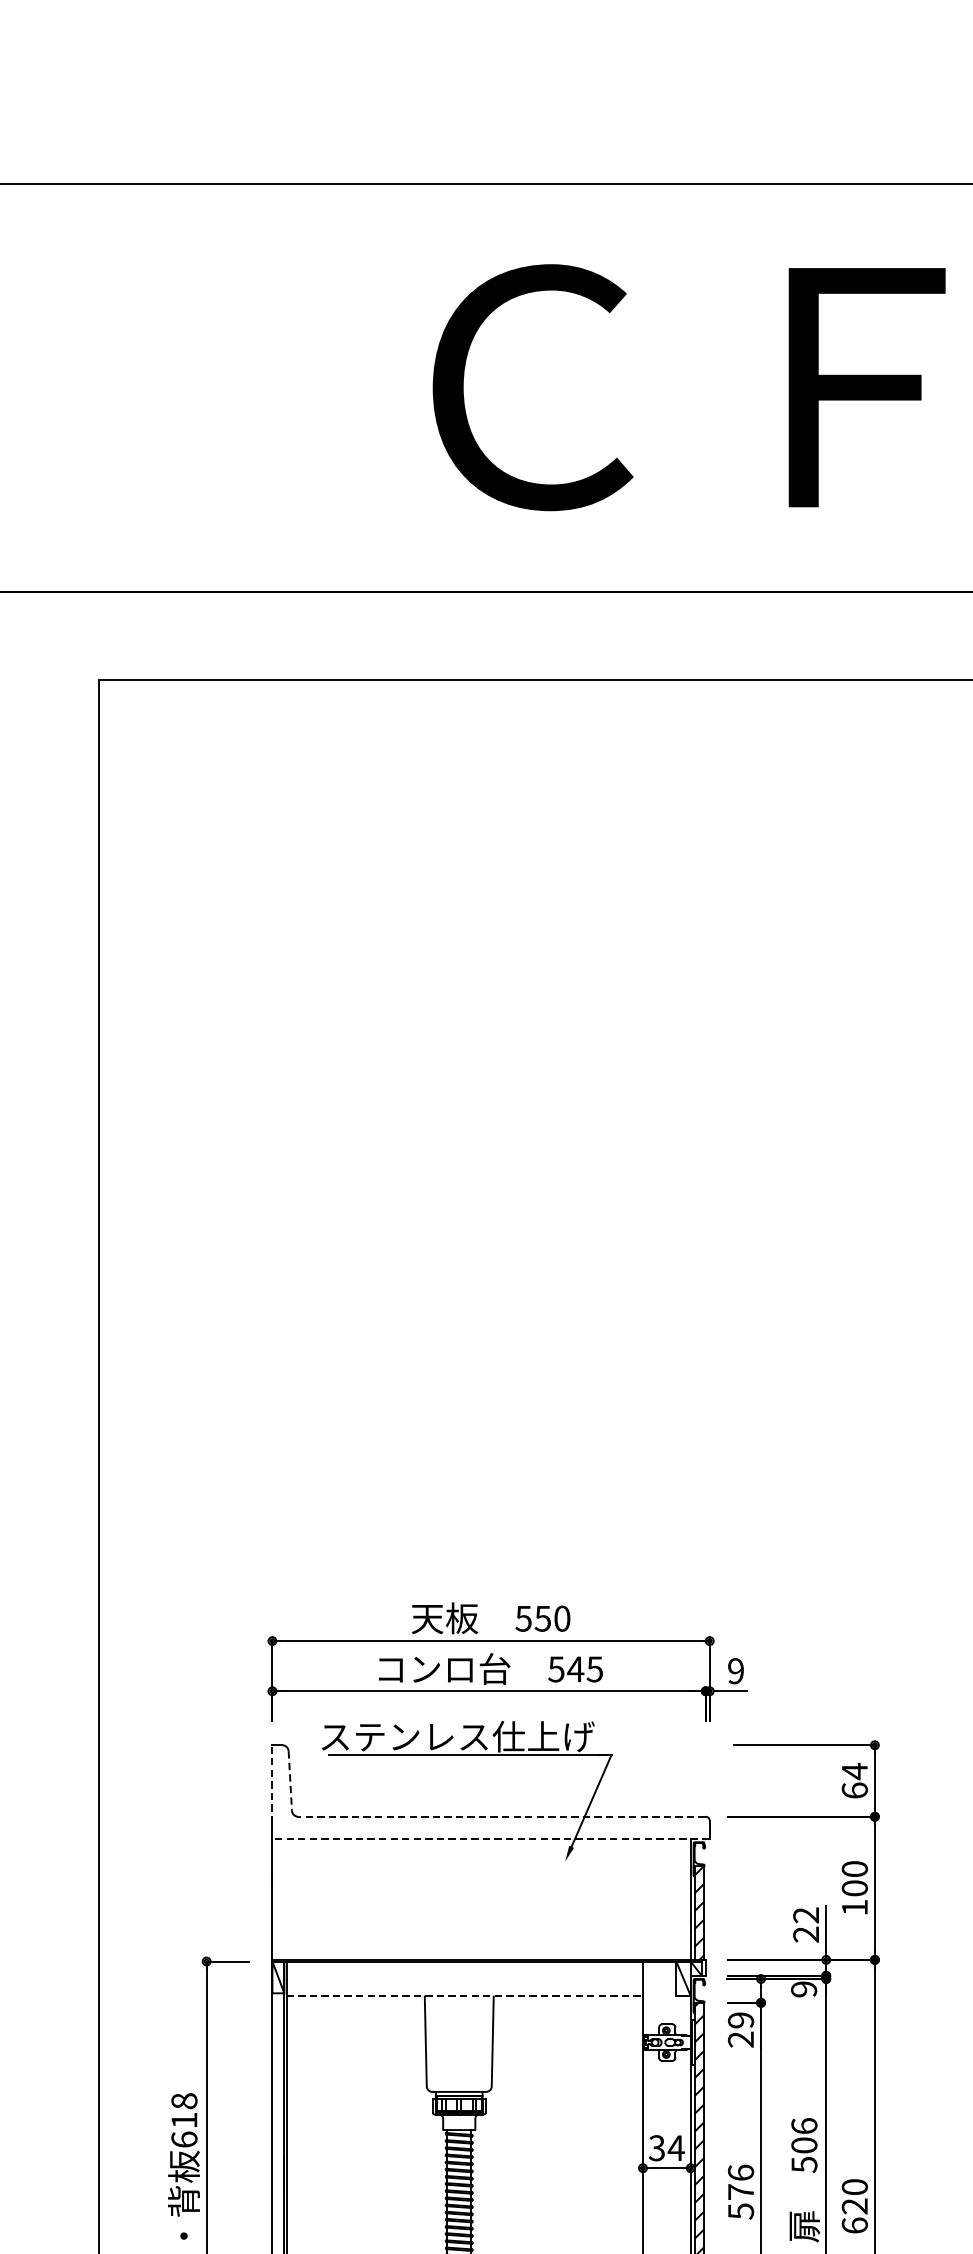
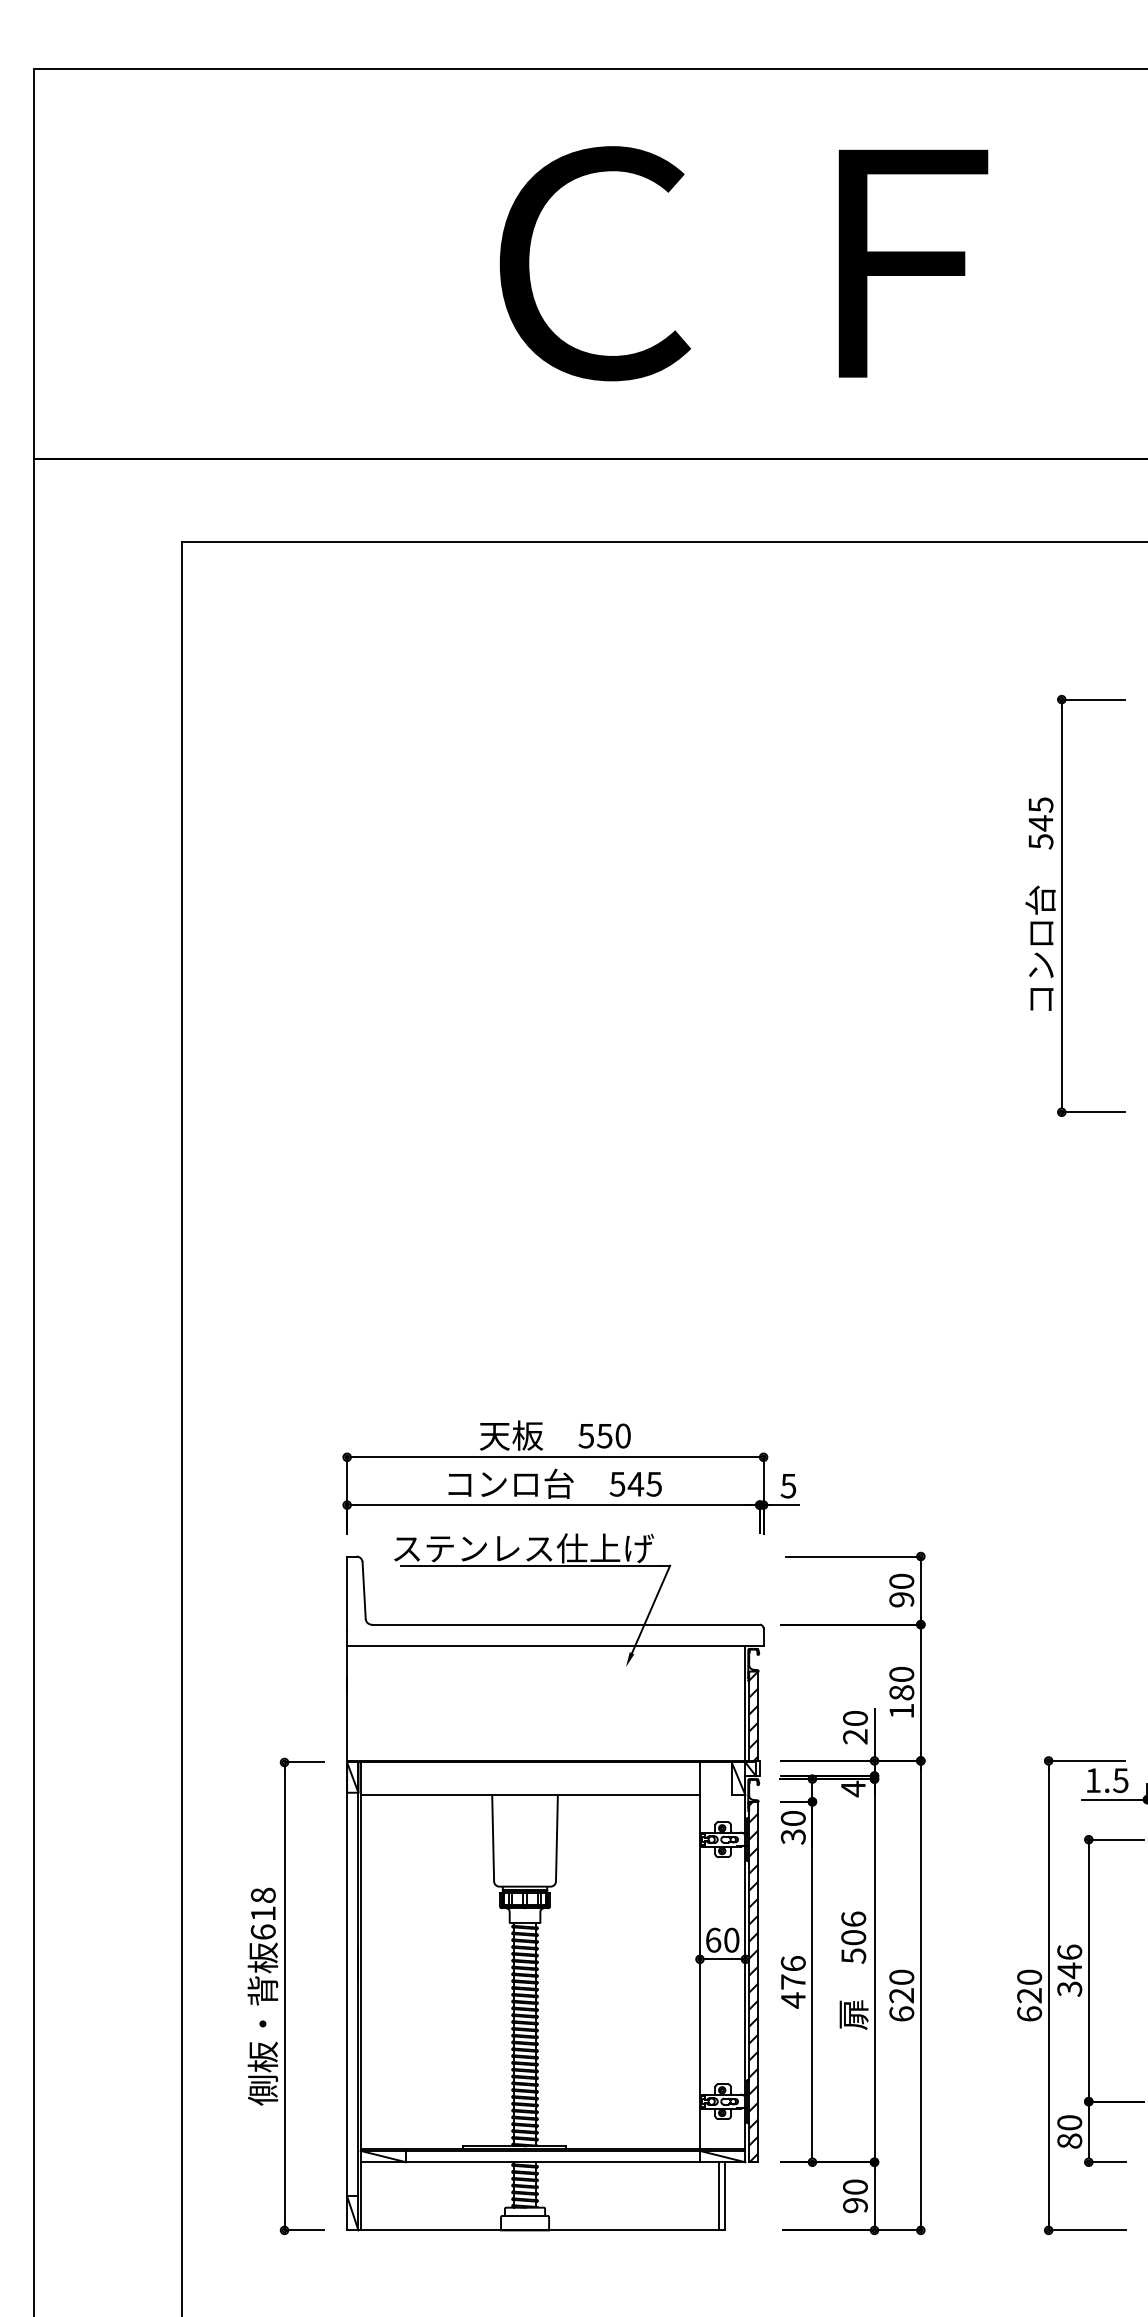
text: (735, 1670) -> (788, 1485), 9 -> 5
text: (854, 1780) -> (901, 1590), 64 -> 90
line: (290, 1781) -> (364, 1591), dashed -> solid
line: (272, 1784) -> (347, 1593), dashed -> solid
line: (501, 1816) -> (565, 1624), dashed -> solid
line: (490, 1838) -> (554, 1645), dashed -> solid
text: (855, 1888) -> (902, 1692), 100 -> 180
text: (806, 1915) -> (855, 1718), 22 -> 20
text: (804, 1988) -> (853, 1788), 9 -> 4
line: (464, 1996) -> (530, 1795), dashed -> solid
text: (741, 2029) -> (793, 1827), 29 -> 30
text: (666, 2147) -> (722, 1939), 34 -> 60
text: (741, 2211) -> (793, 2000), 576 -> 476

